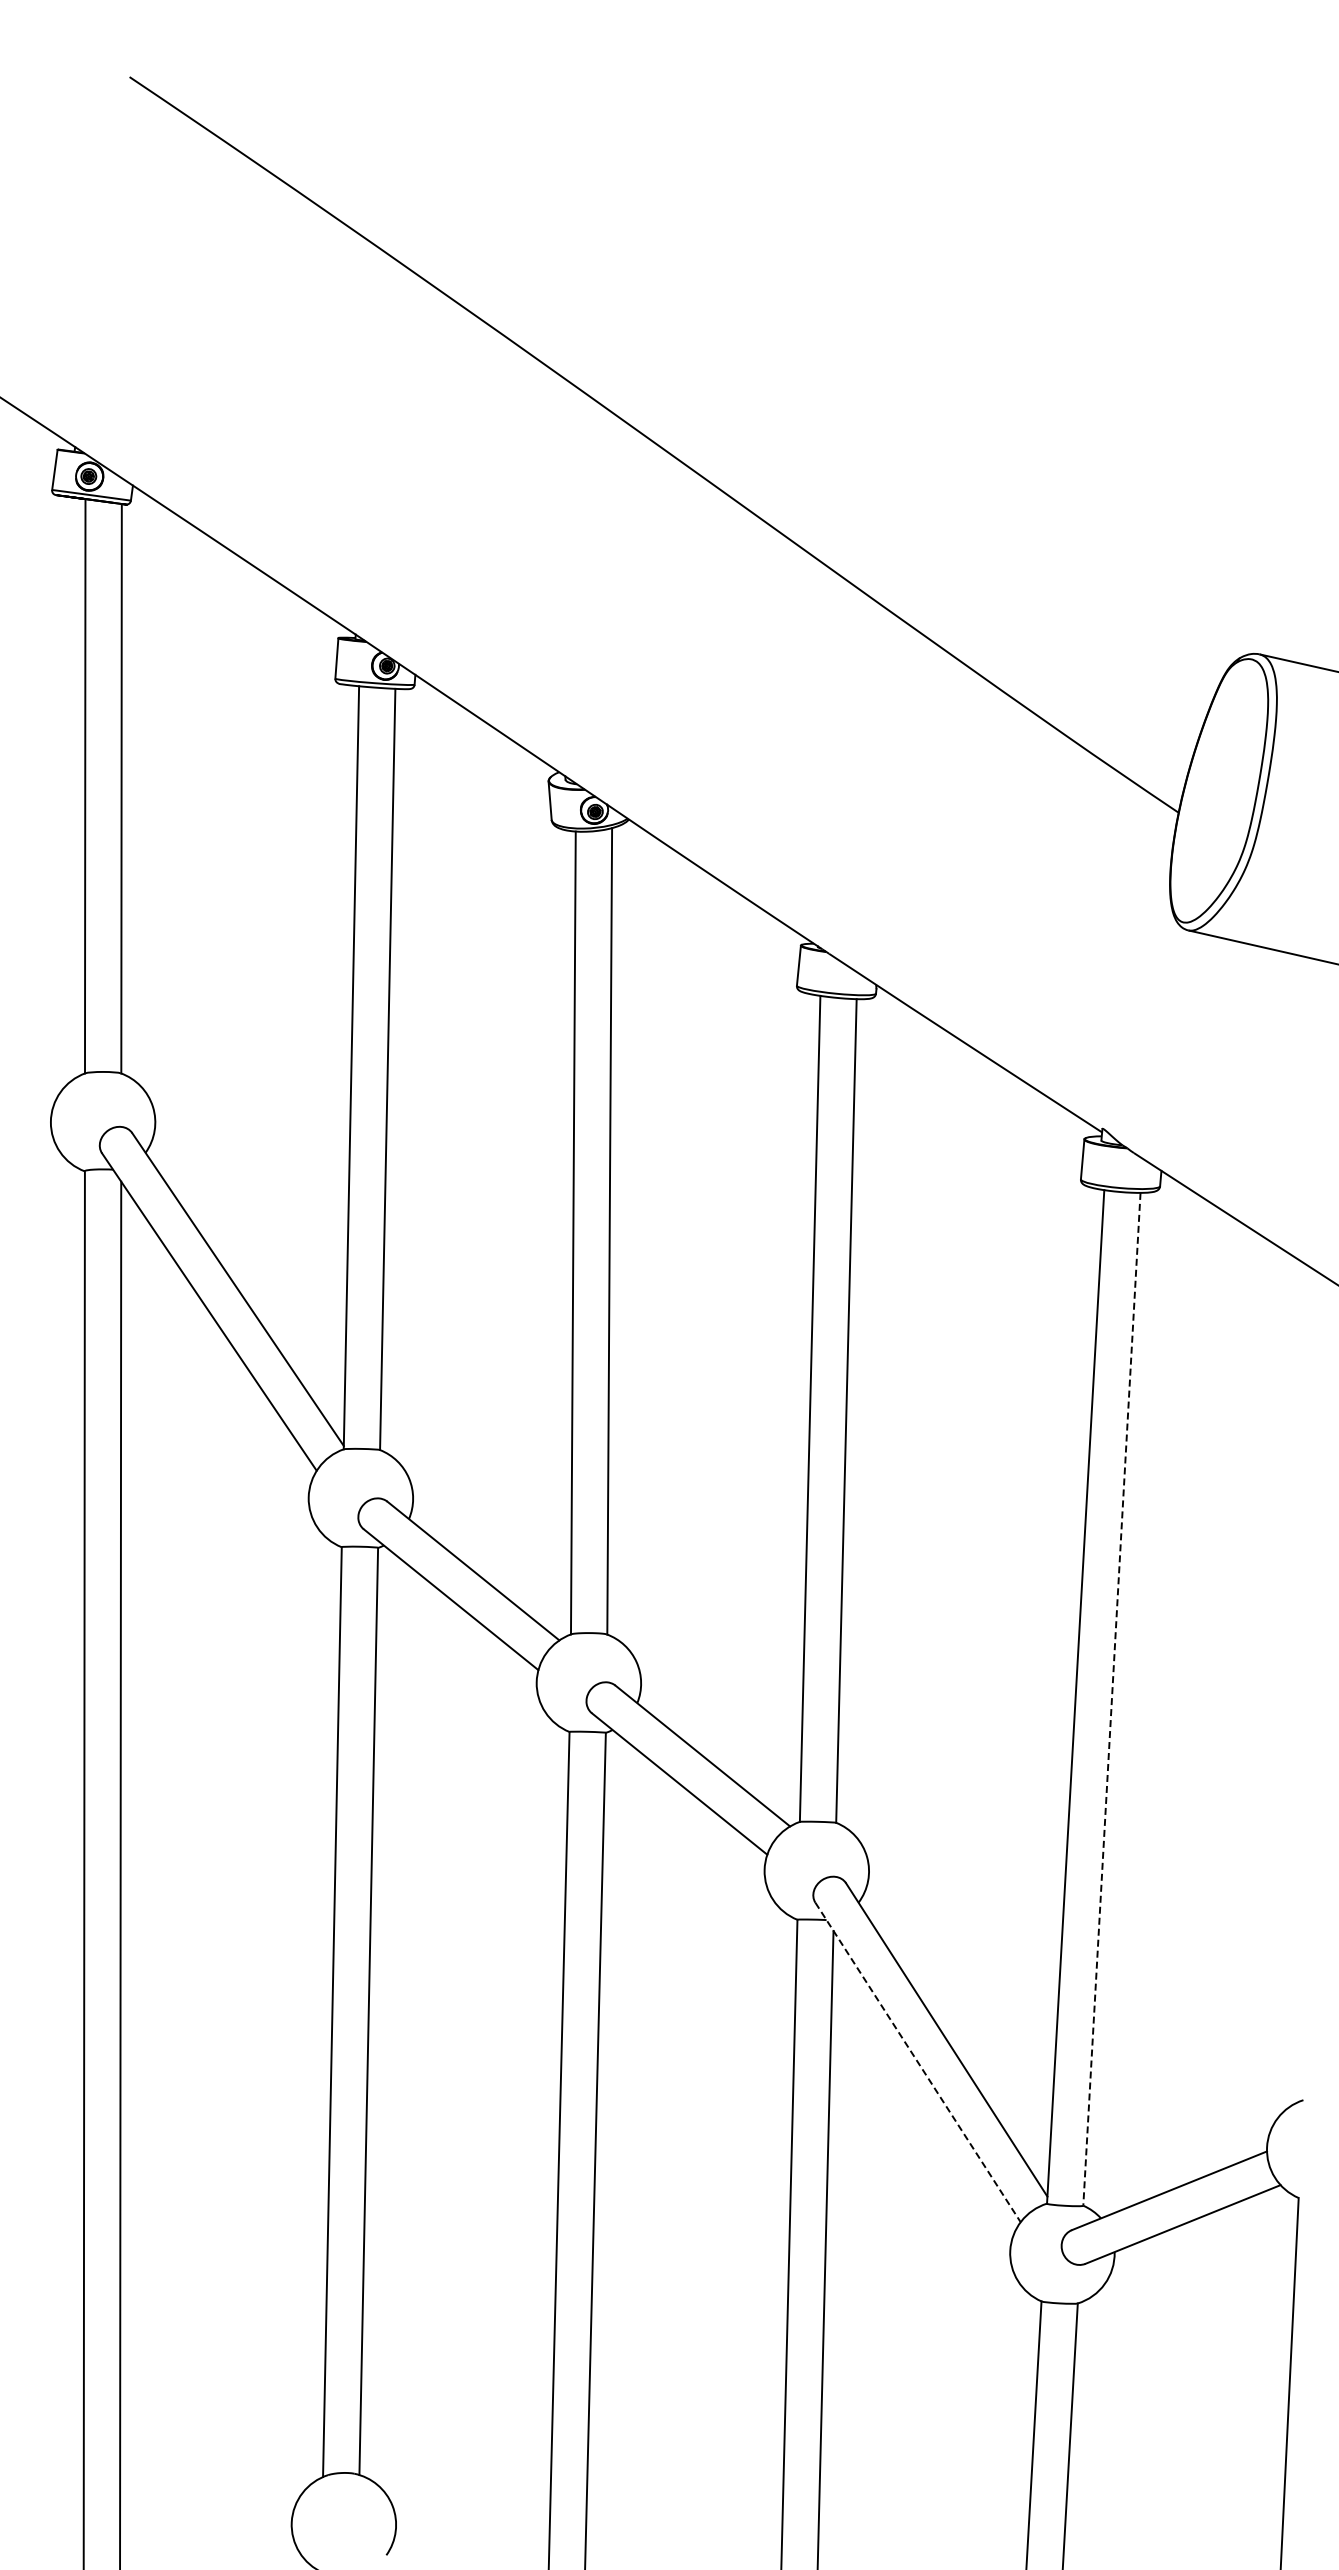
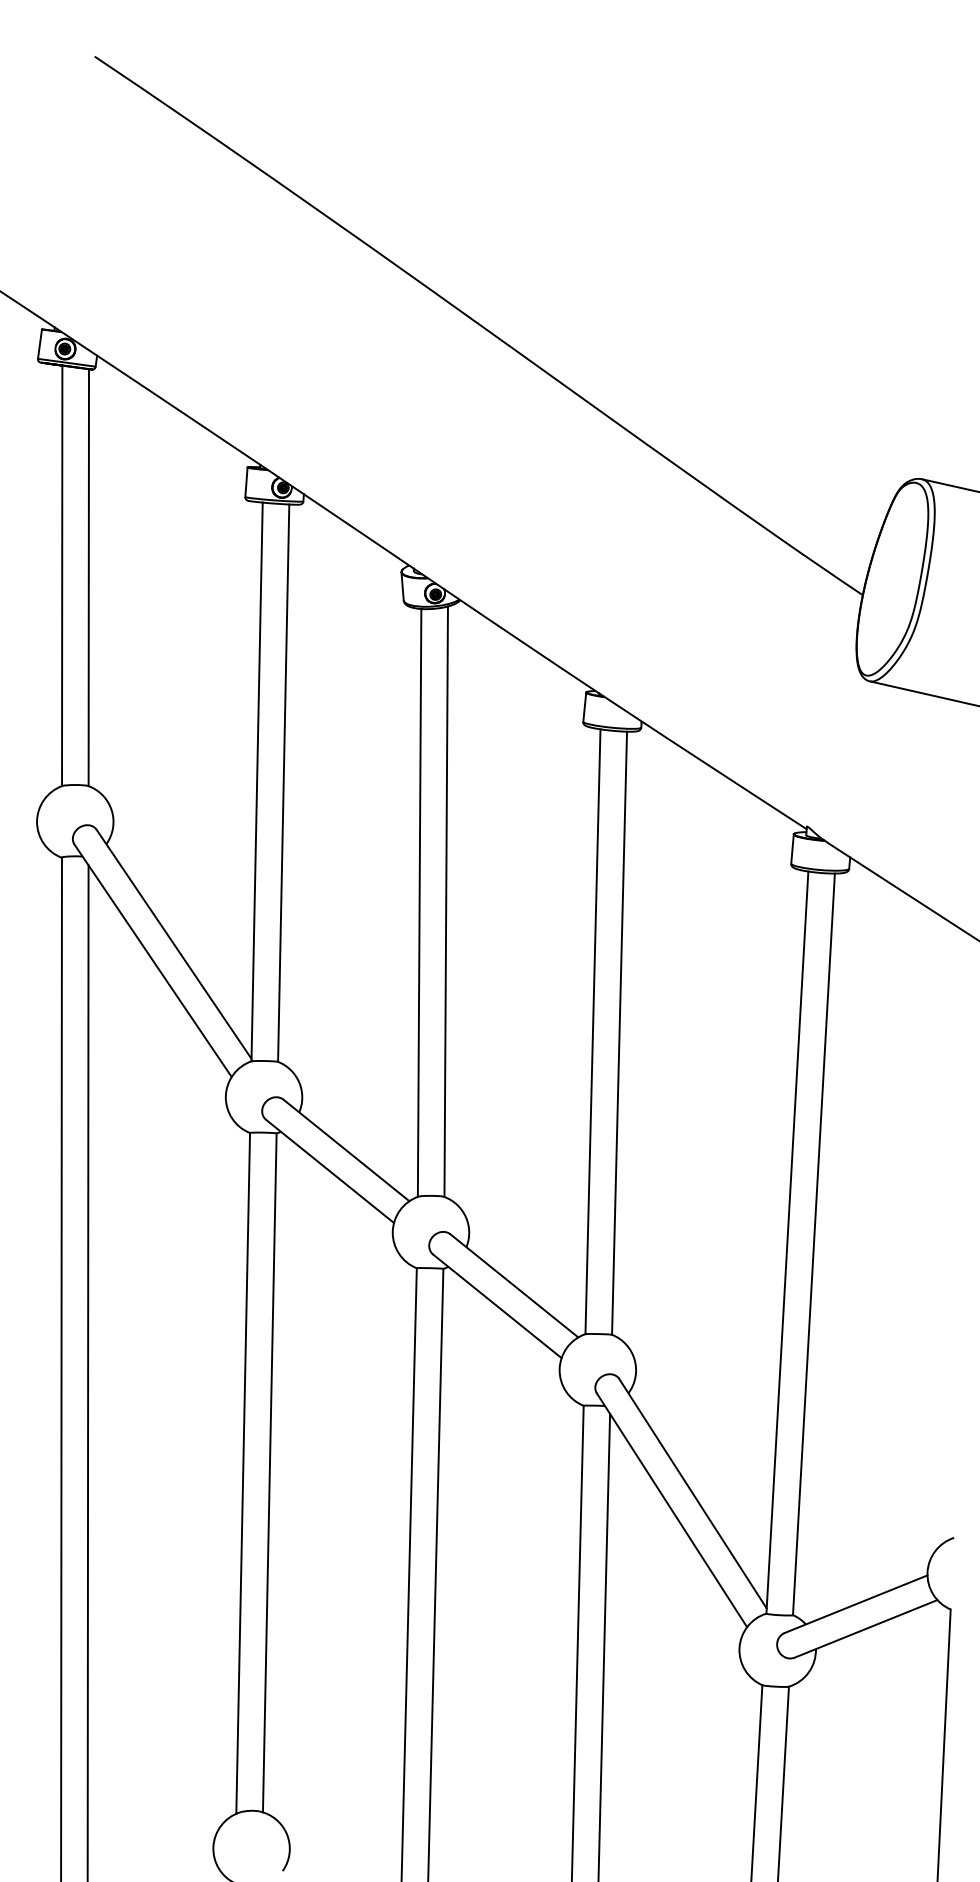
line: (1111, 1699) -> (813, 1244), dashed -> solid
line: (918, 2062) -> (672, 1510), dashed -> solid

